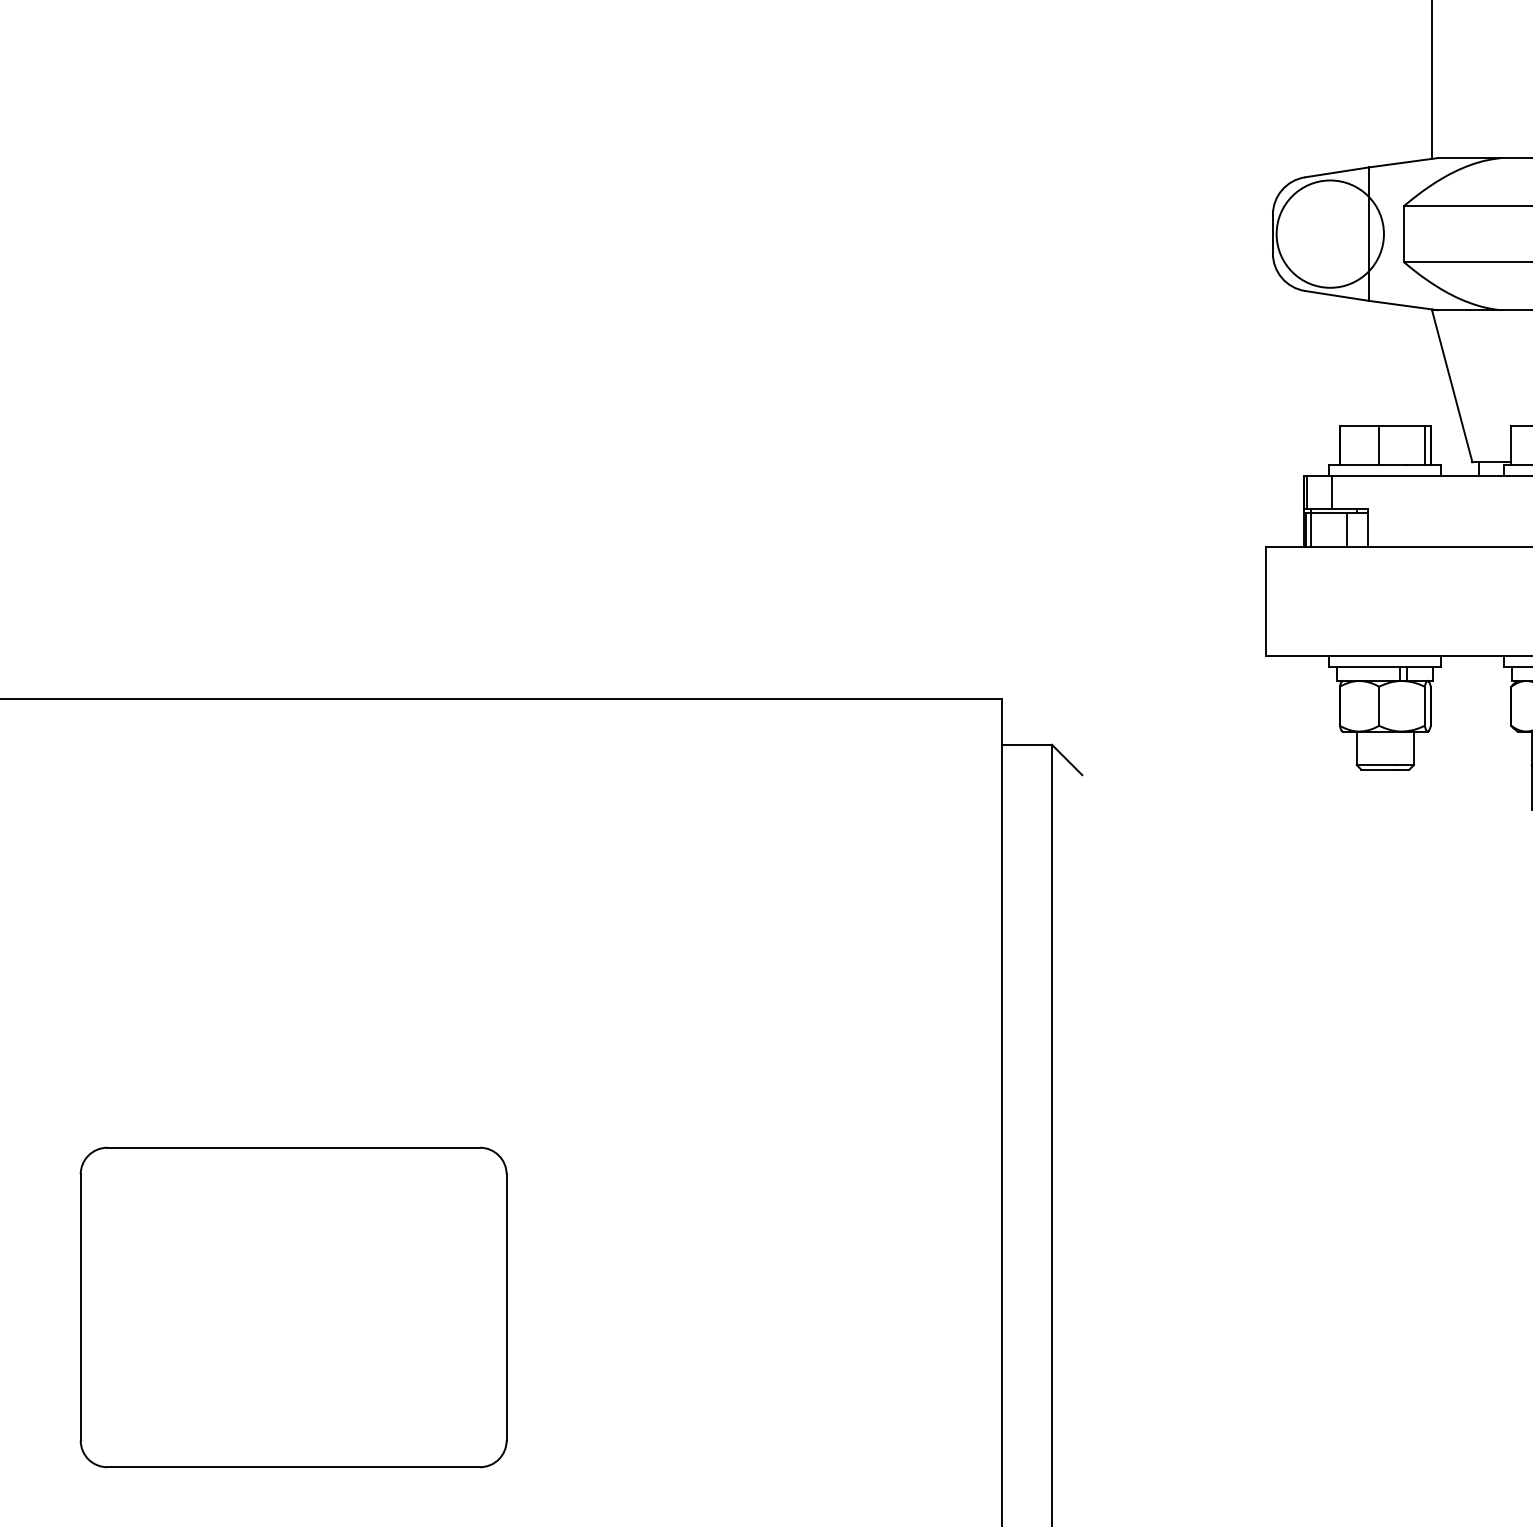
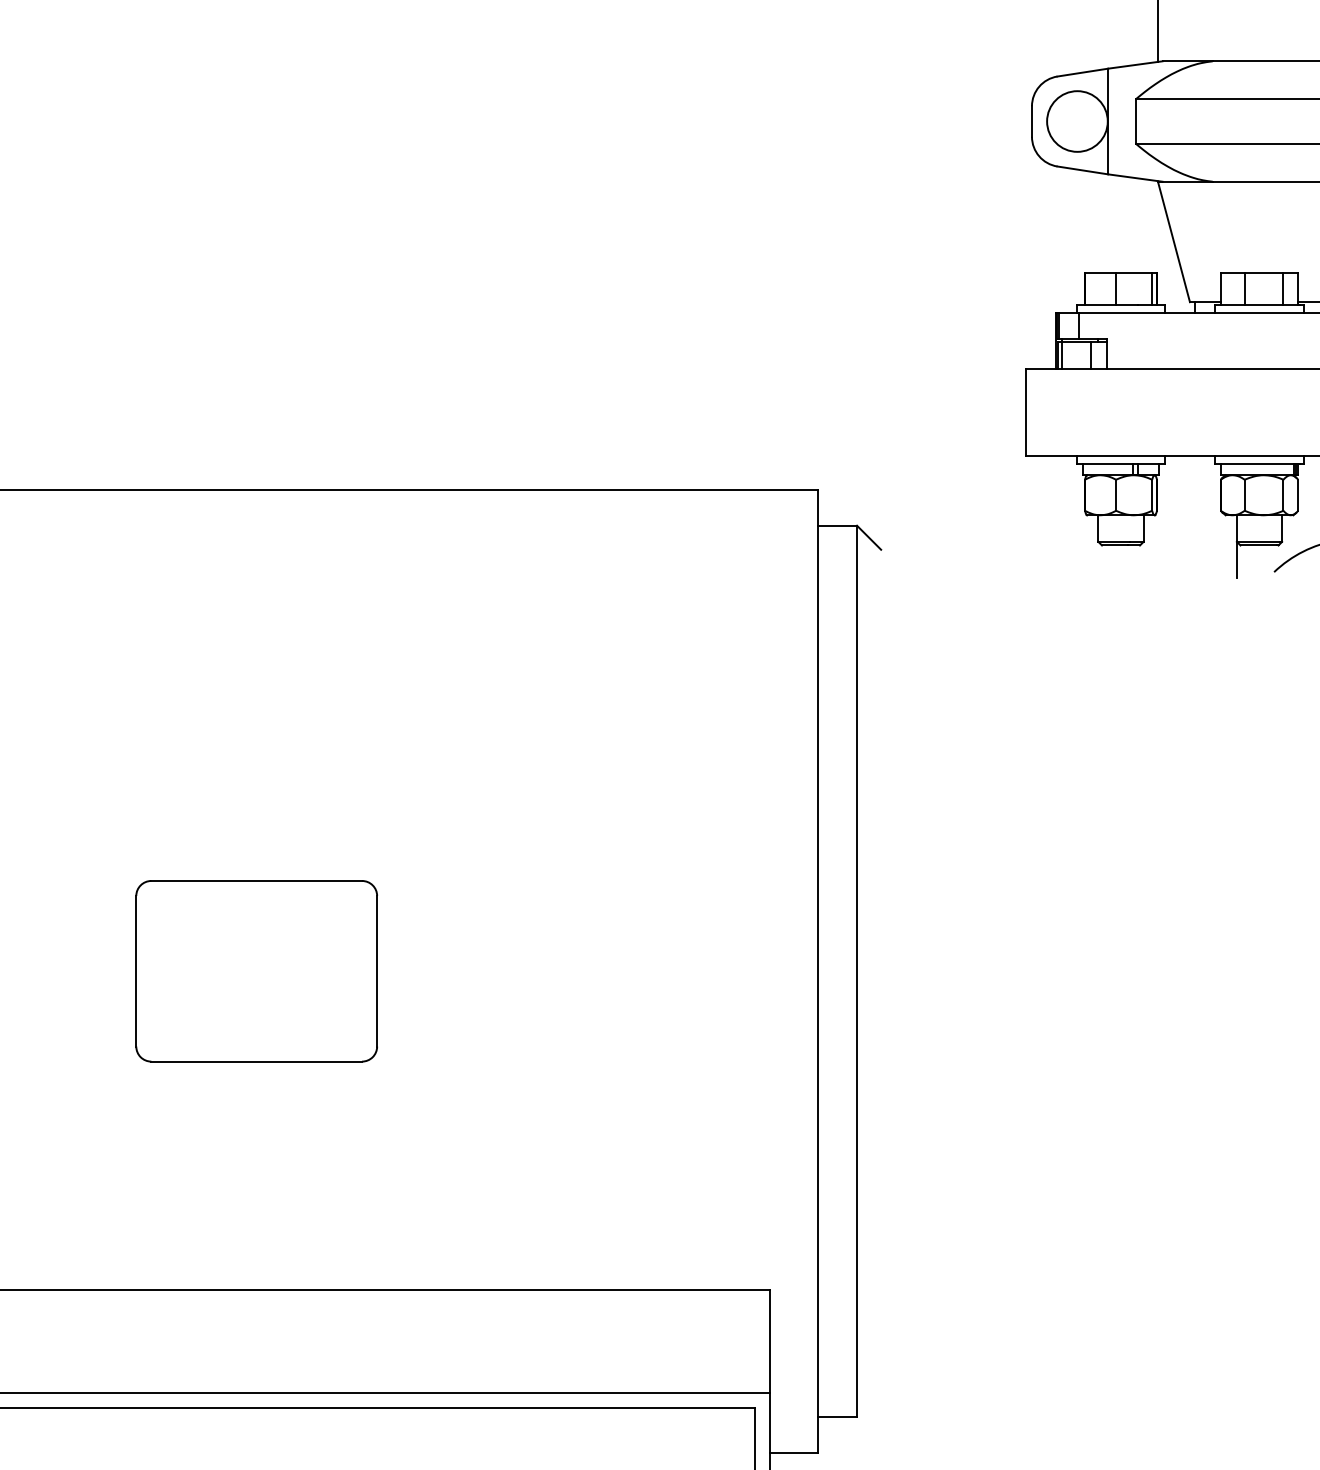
circle: (1330, 234) -> (1077, 121), size x0.71
part: (293, 1307) -> (256, 971), size x0.71

